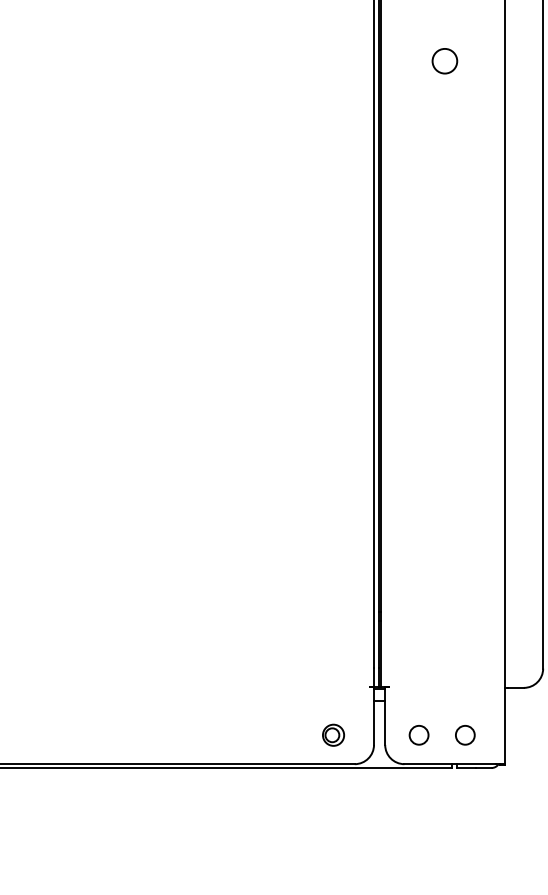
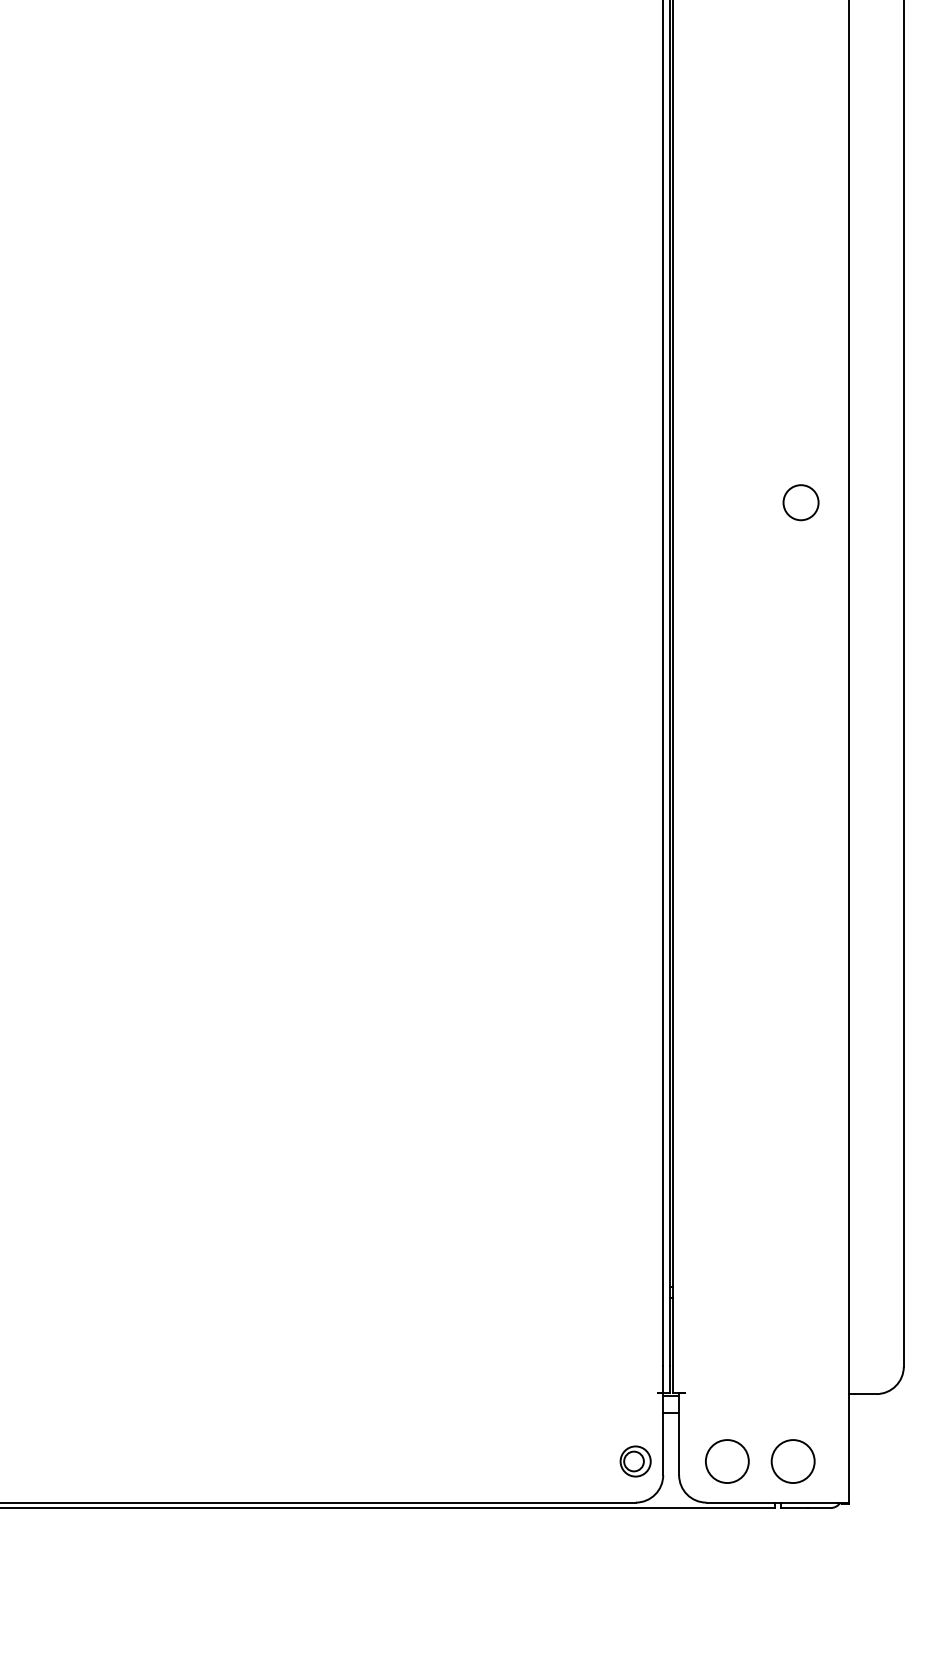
circle: (444, 61) -> (800, 502), moved
part: (333, 735) -> (635, 1461), moved
circle: (418, 735) -> (726, 1461), size x1.6
circle: (464, 735) -> (792, 1461), size x1.6

